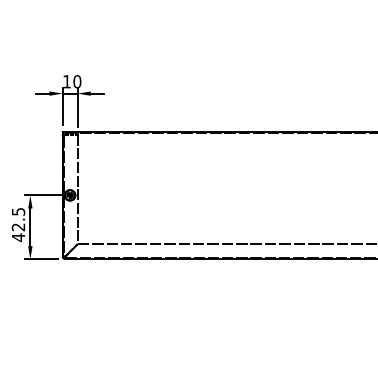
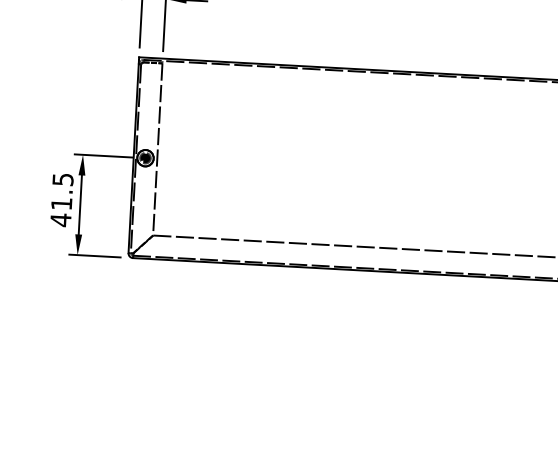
text: (17, 227) -> (60, 204), 42.5 -> 41.5

